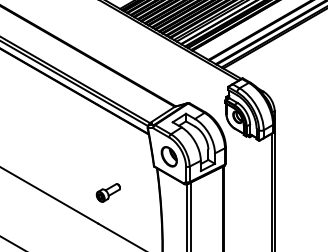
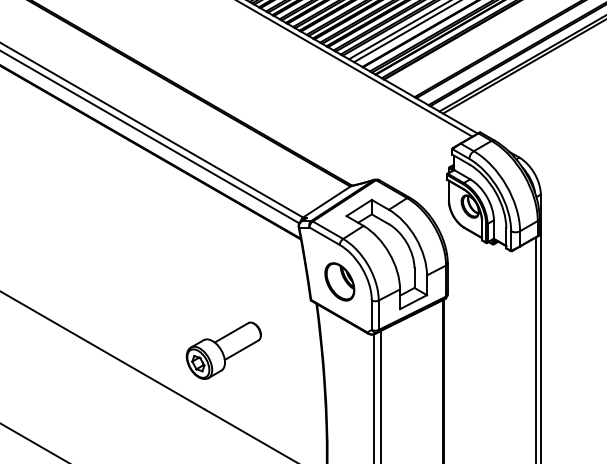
part: (108, 192) -> (224, 349), size x1.67

